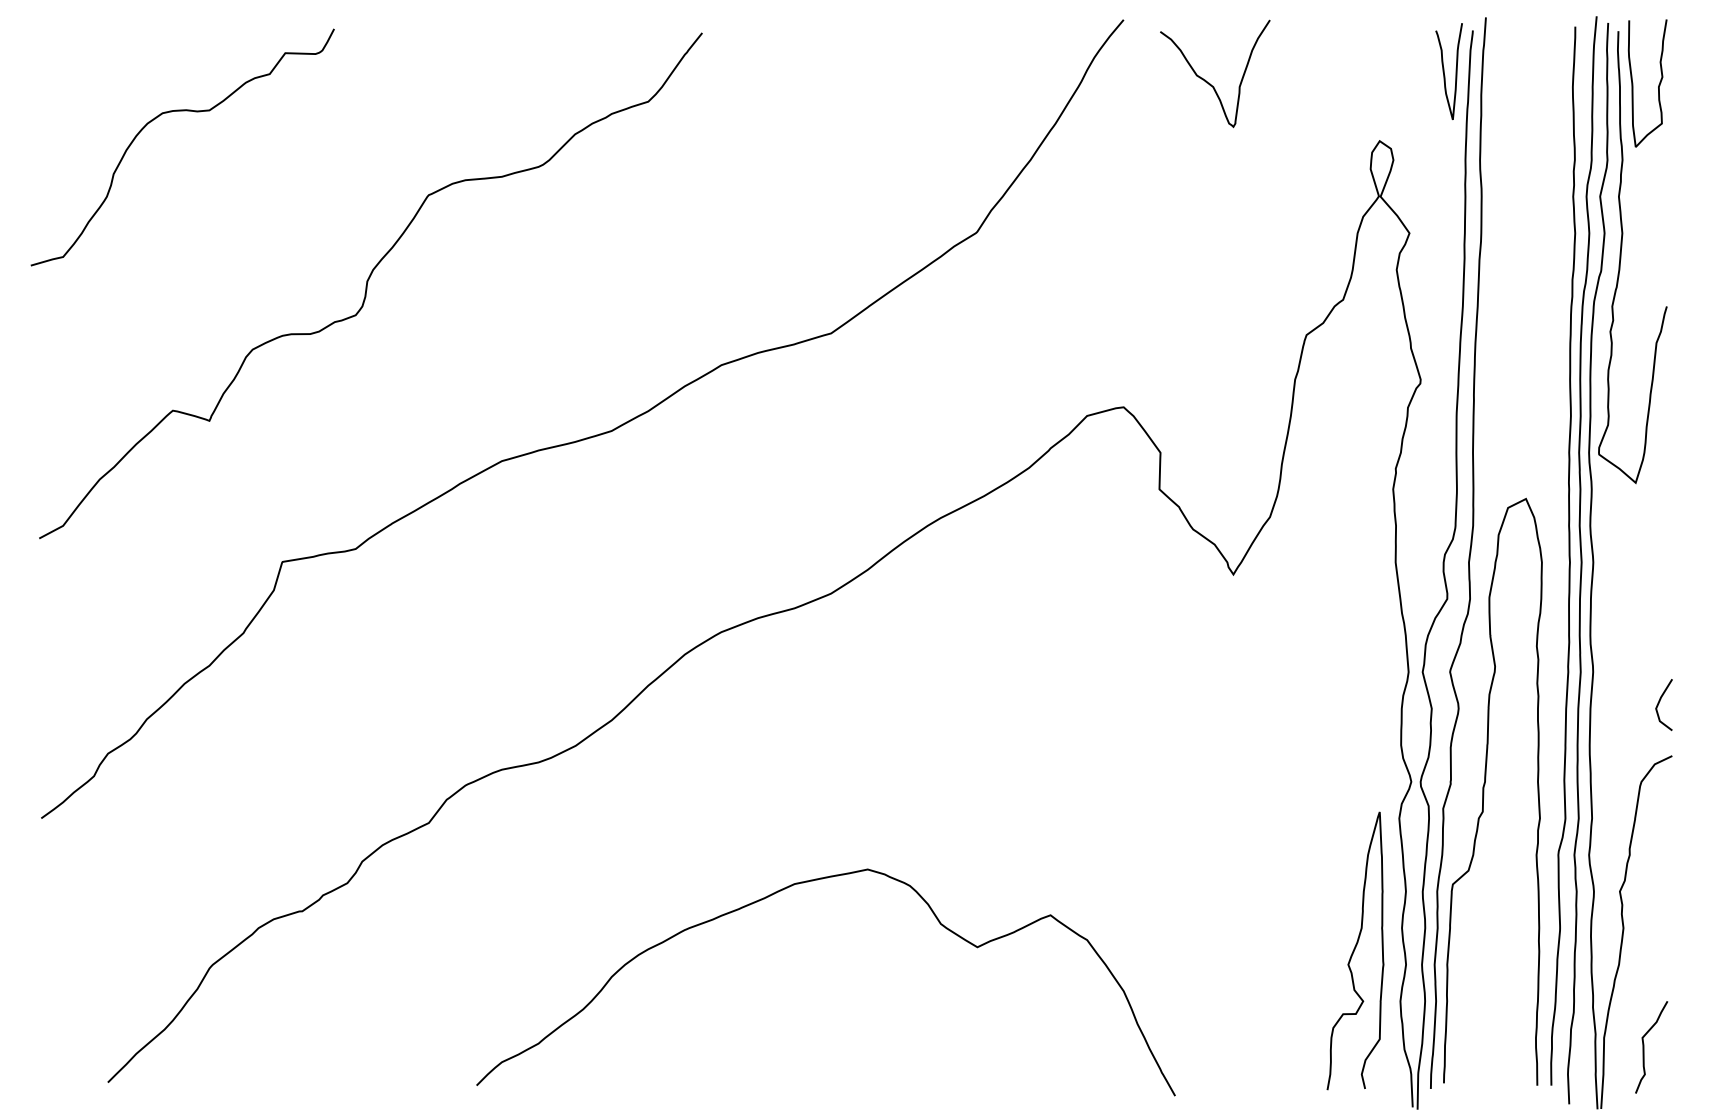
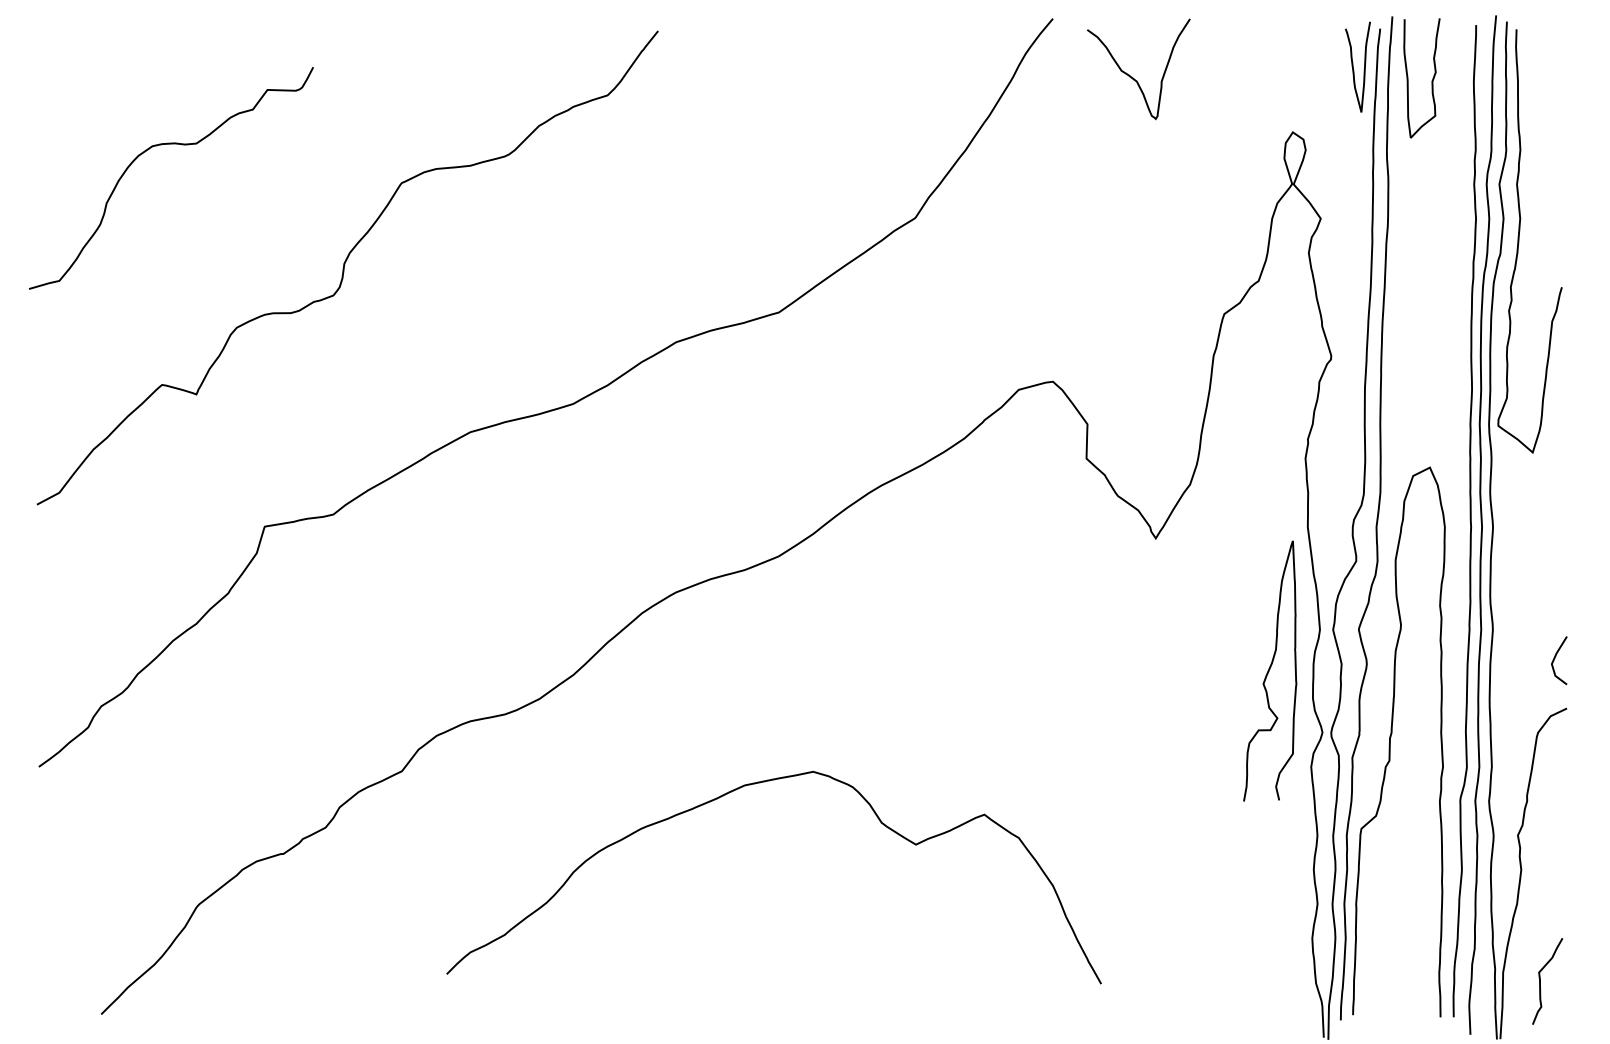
curve: (1657, 85) -> (1431, 80), moved
curve: (182, 111) -> (171, 144), moved
curve: (783, 890) -> (734, 791), moved
curve: (1355, 949) -> (1270, 669), moved

